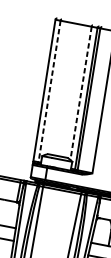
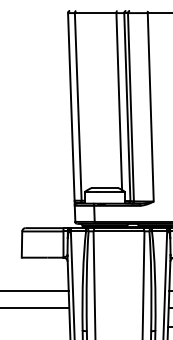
line: (49, 91) -> (78, 106), dashed -> solid
line: (81, 93) -> (119, 101), dashed -> solid

